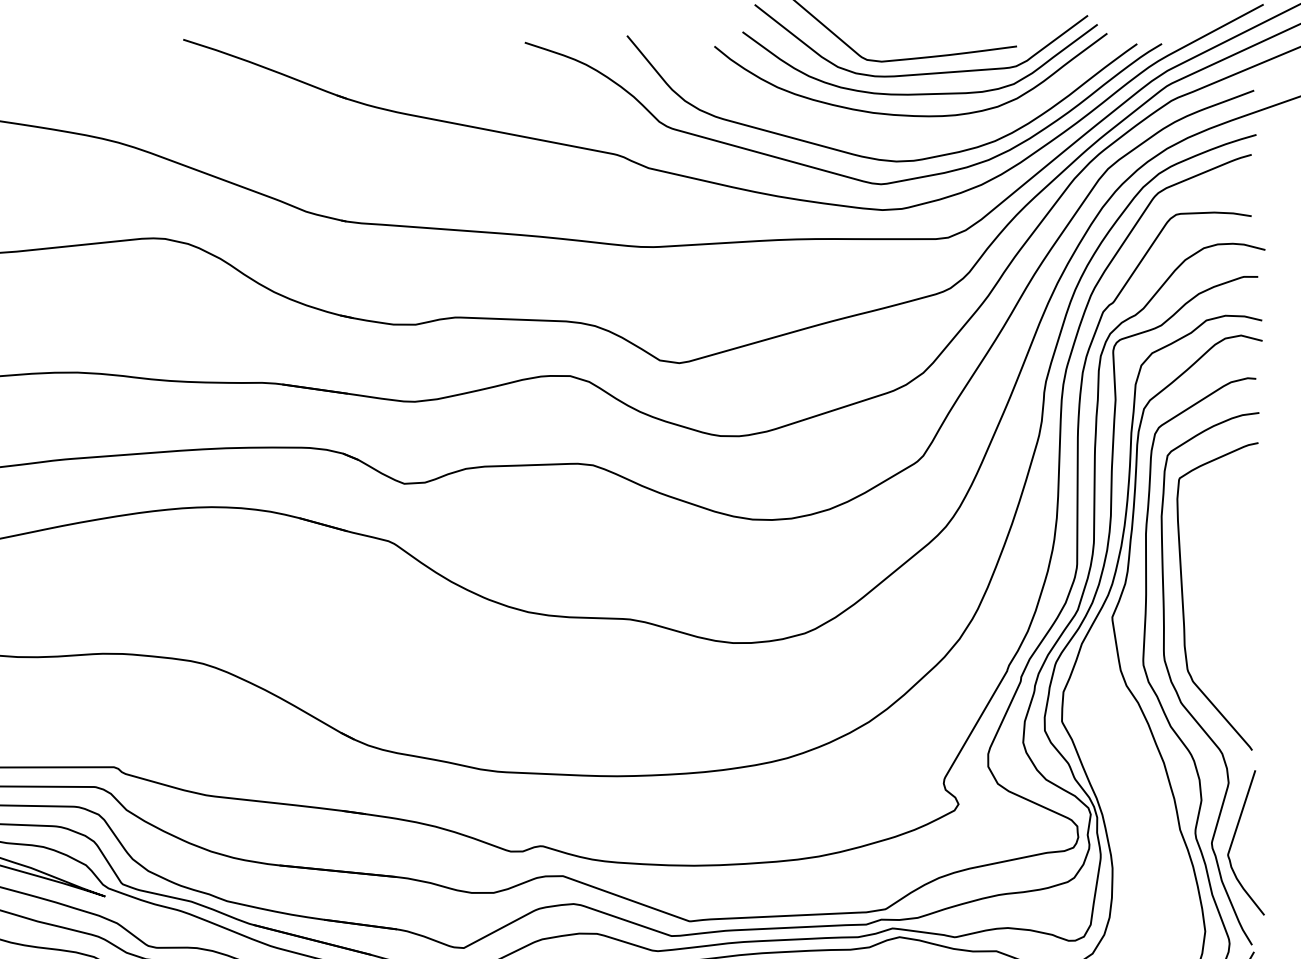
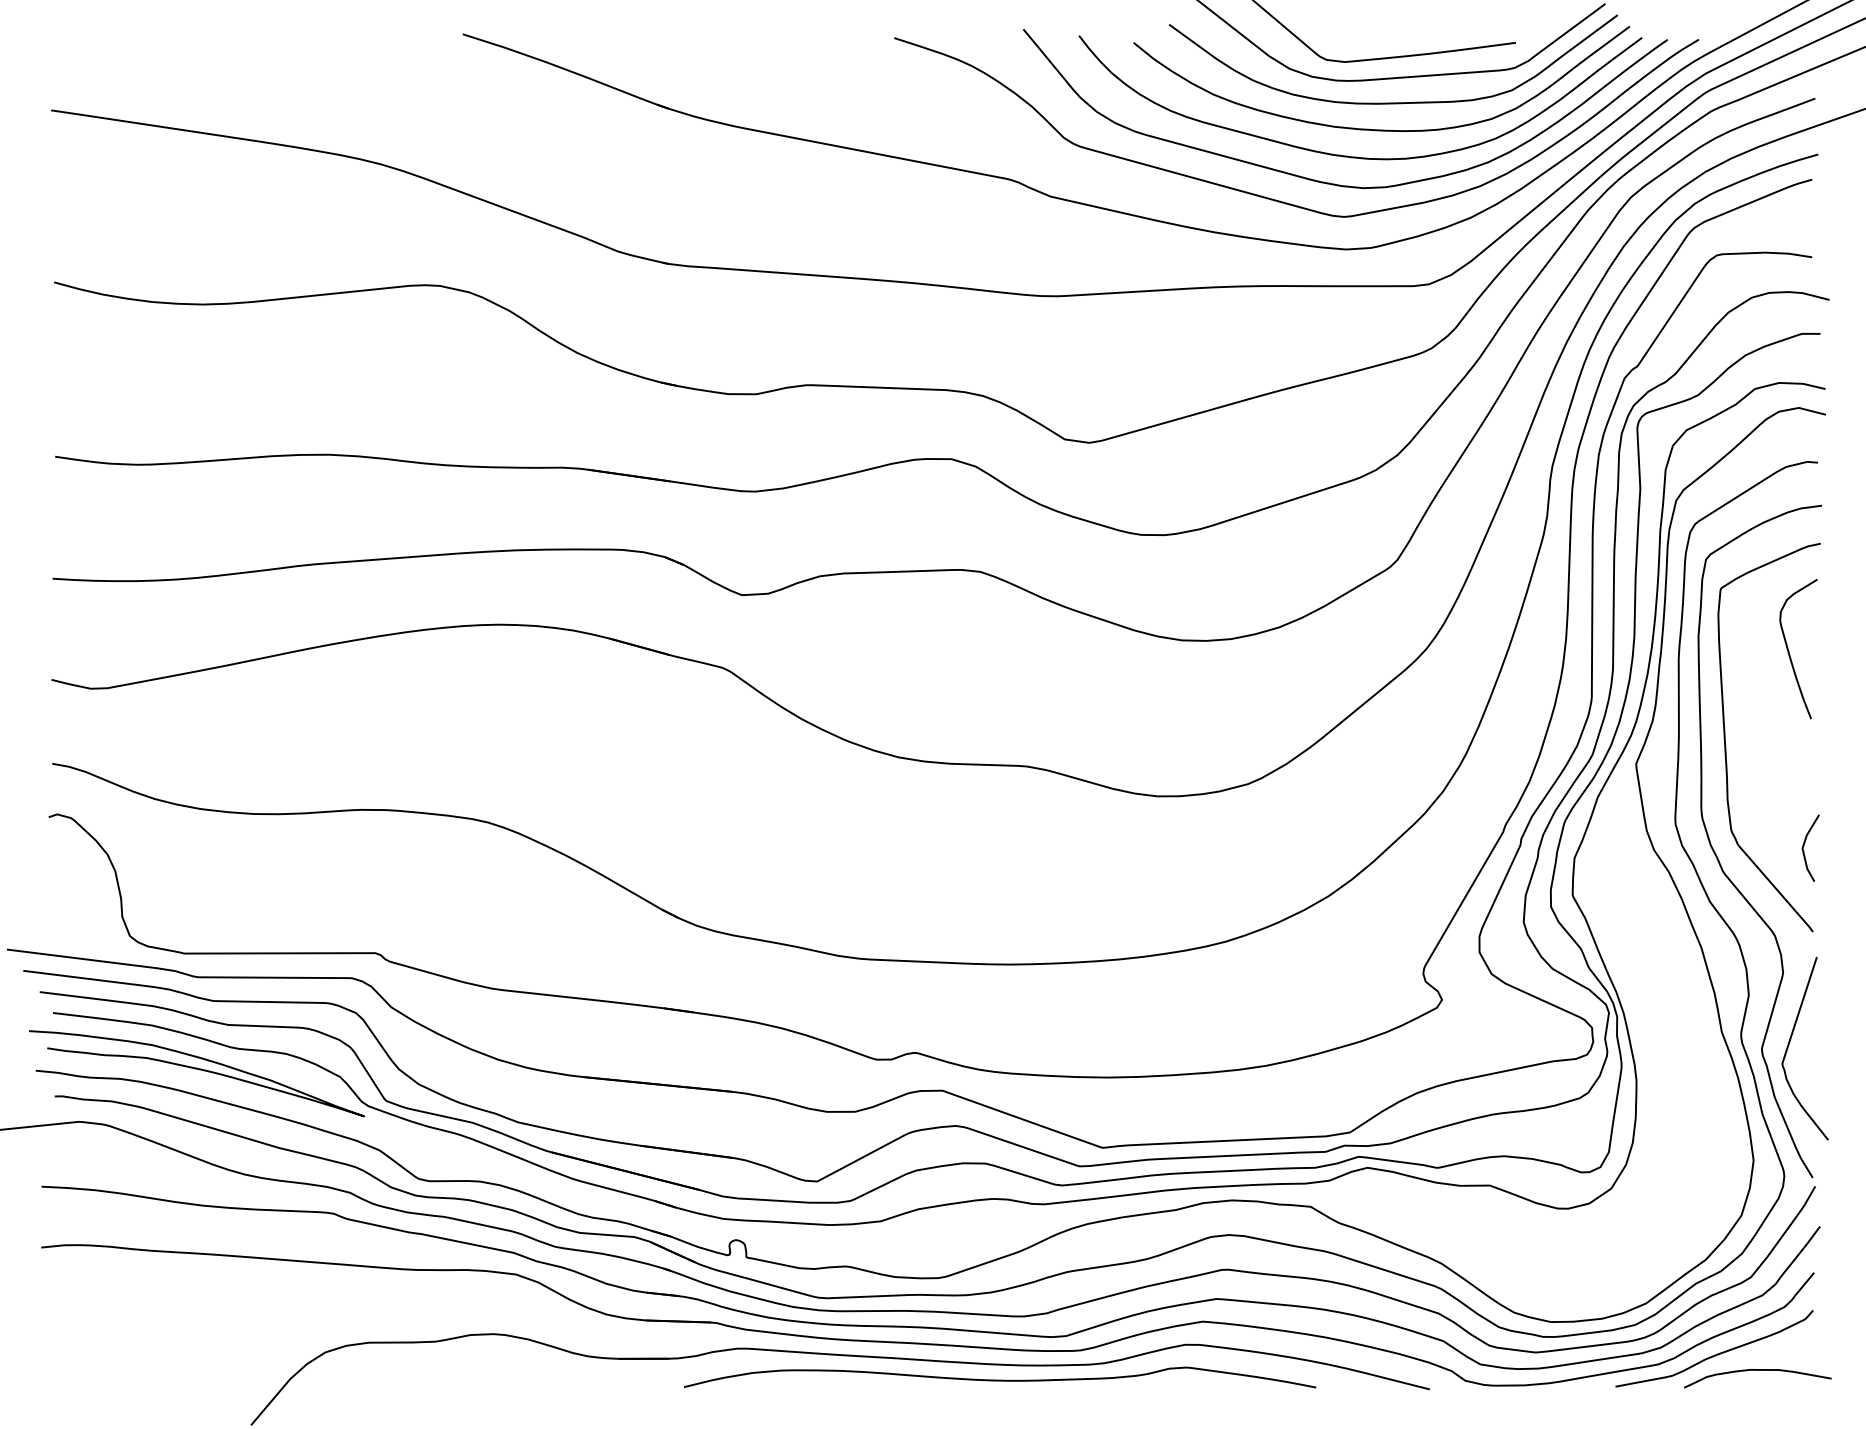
curve: (891, 136) -> (1357, 156), added
curve: (1233, 528) -> (1789, 651), added
line: (1245, 682) -> (1804, 846), added

